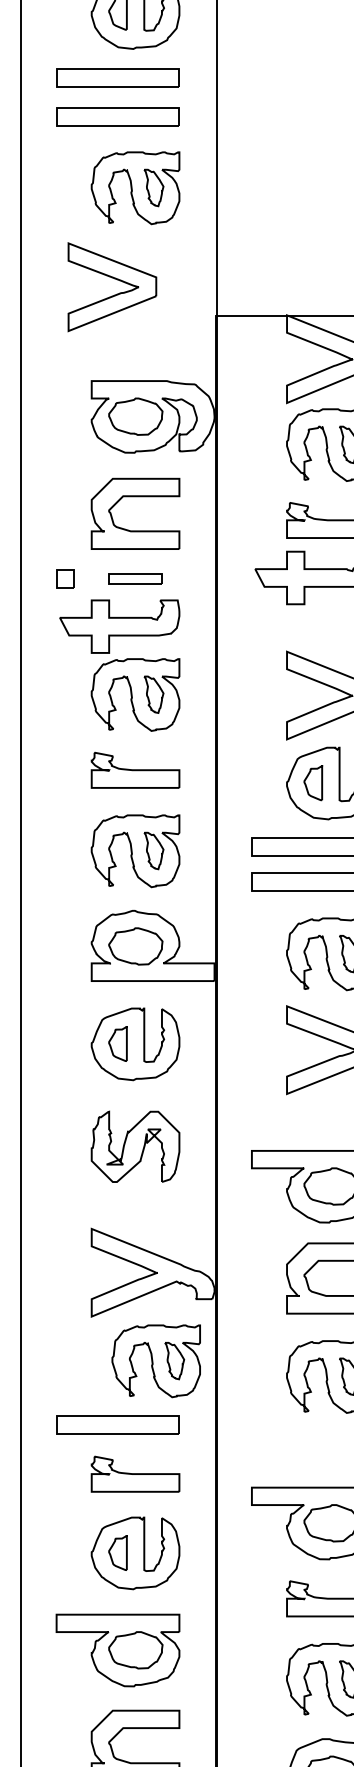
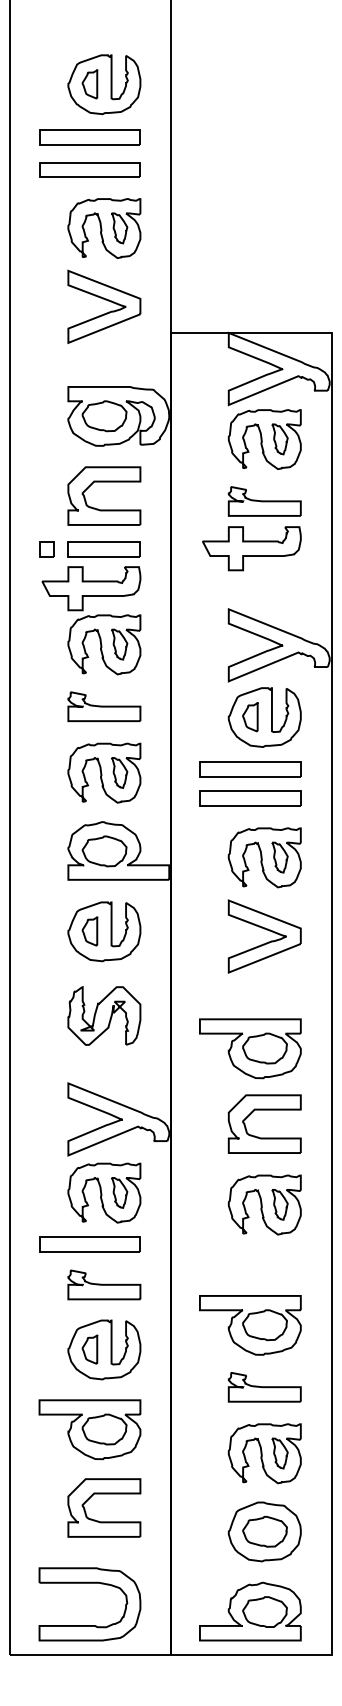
part: (113, 279) -> (105, 300), moved
part: (134, 578) -> (103, 549), size x1.67
part: (156, 1360) -> (104, 1192), moved

